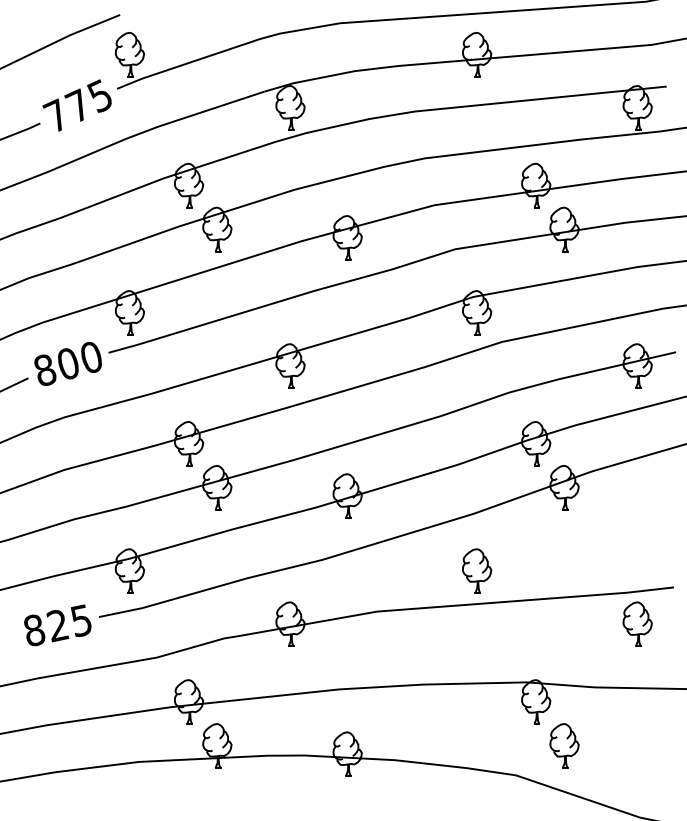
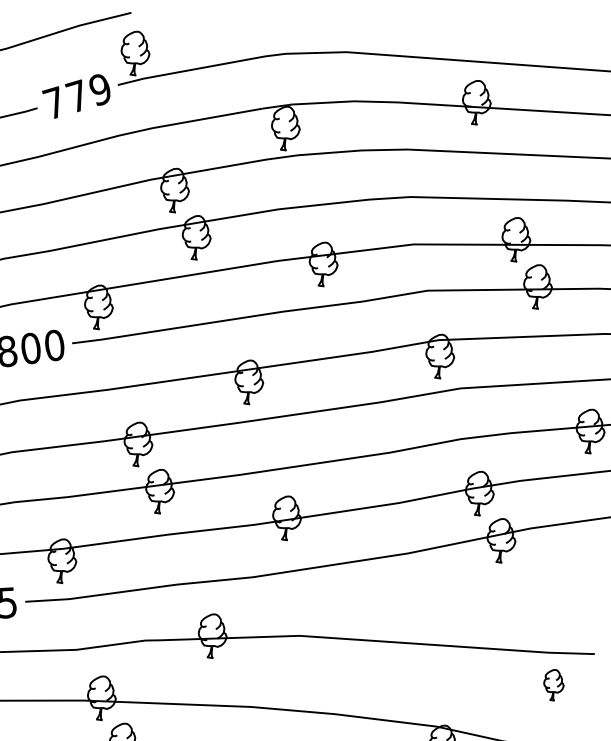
text: (99, 95) -> (99, 89), 775 -> 779
part: (477, 570) -> (404, 609), removed
part: (637, 623) -> (553, 684), size x0.7

